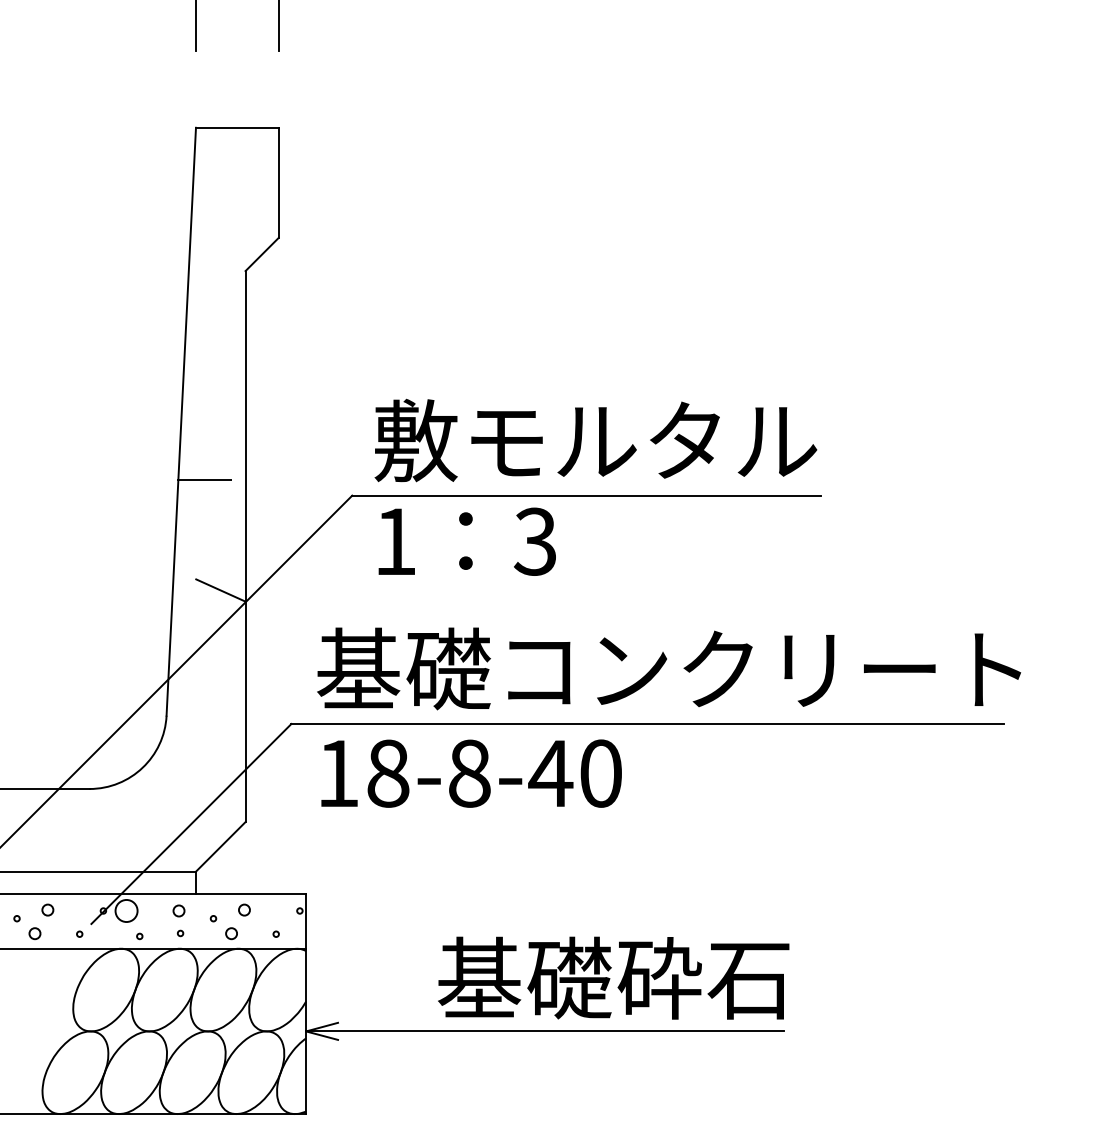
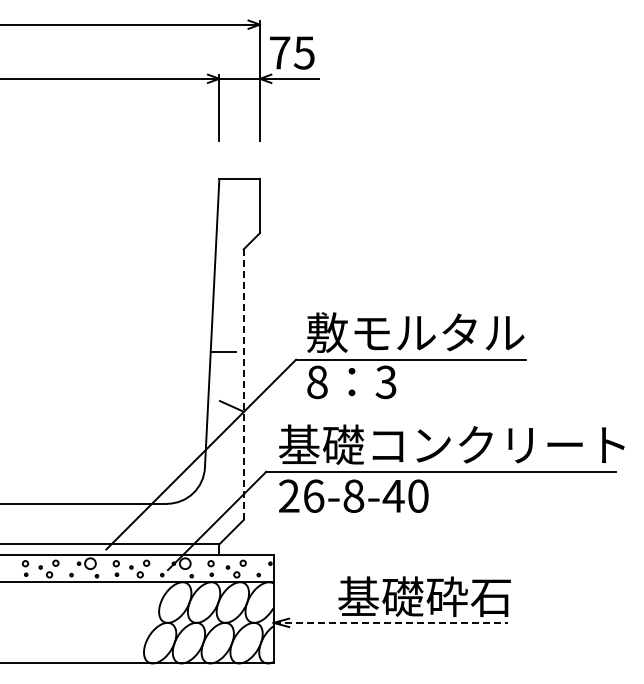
text: (395, 542) -> (317, 382), 1 -> 8
line: (245, 548) -> (243, 385), solid -> dashed
text: (363, 772) -> (301, 495), 18-8-40 -> 26-8-40
line: (546, 1030) -> (391, 622), solid -> dashed

